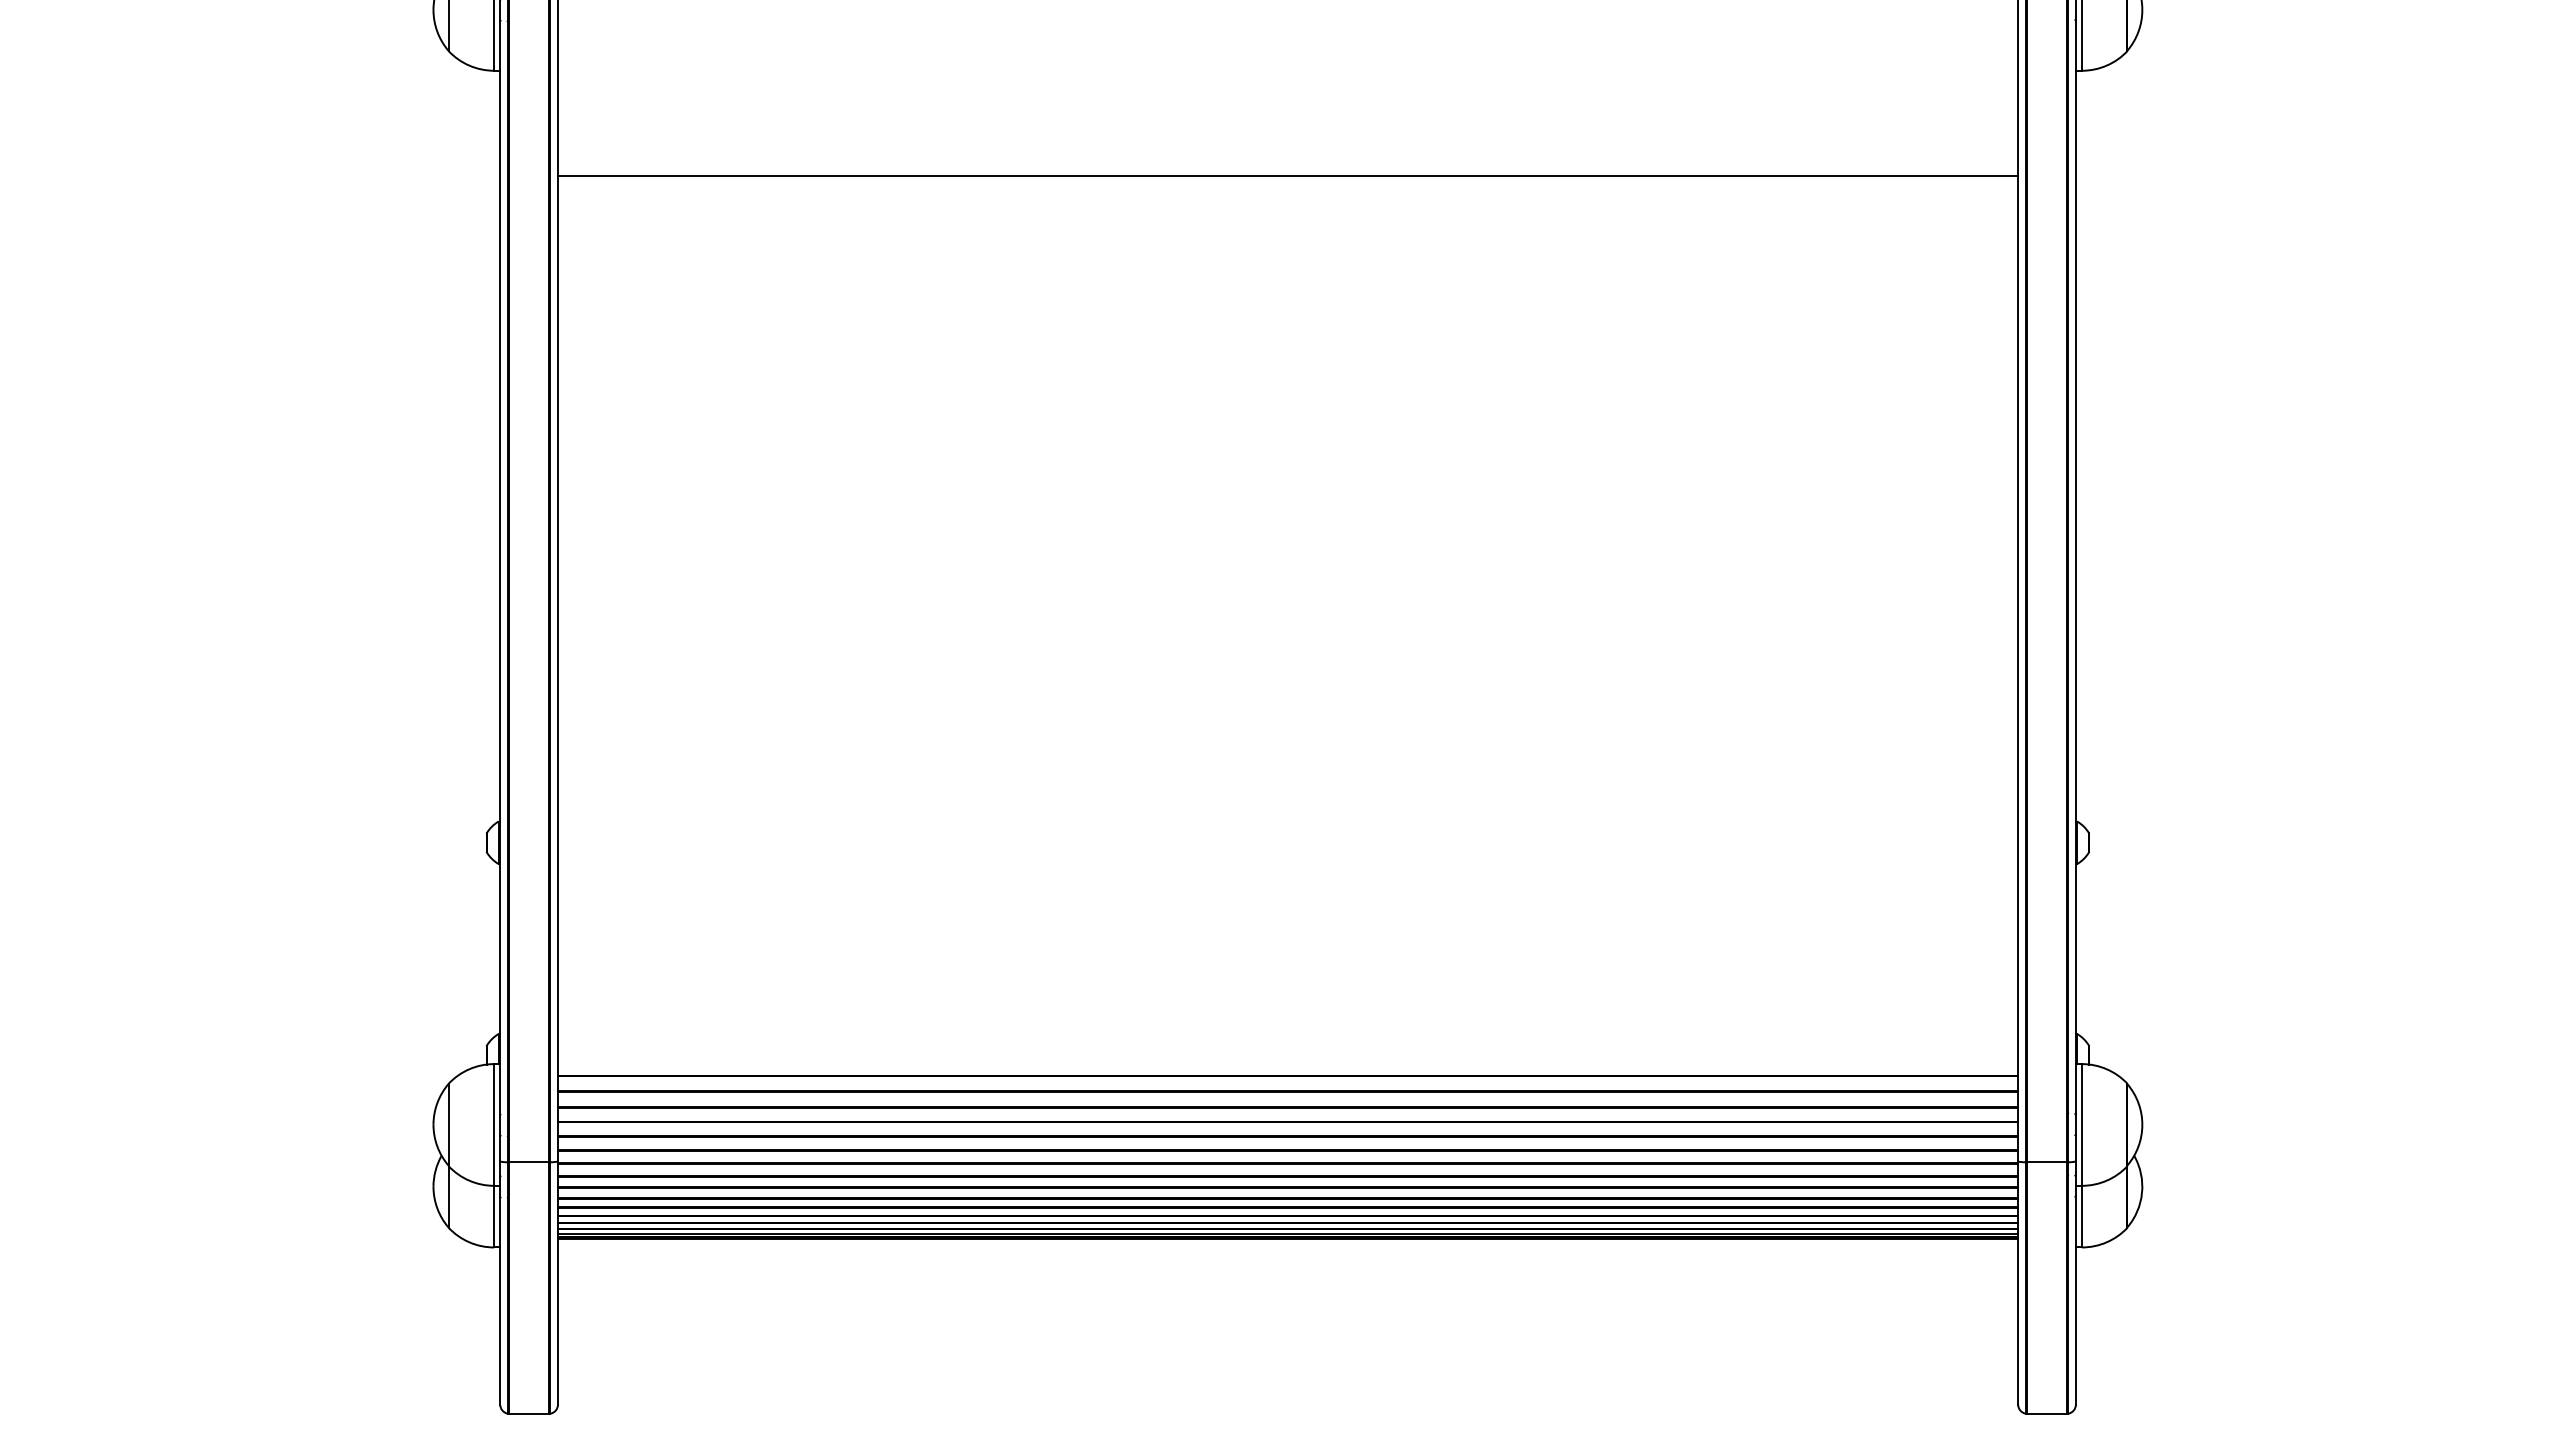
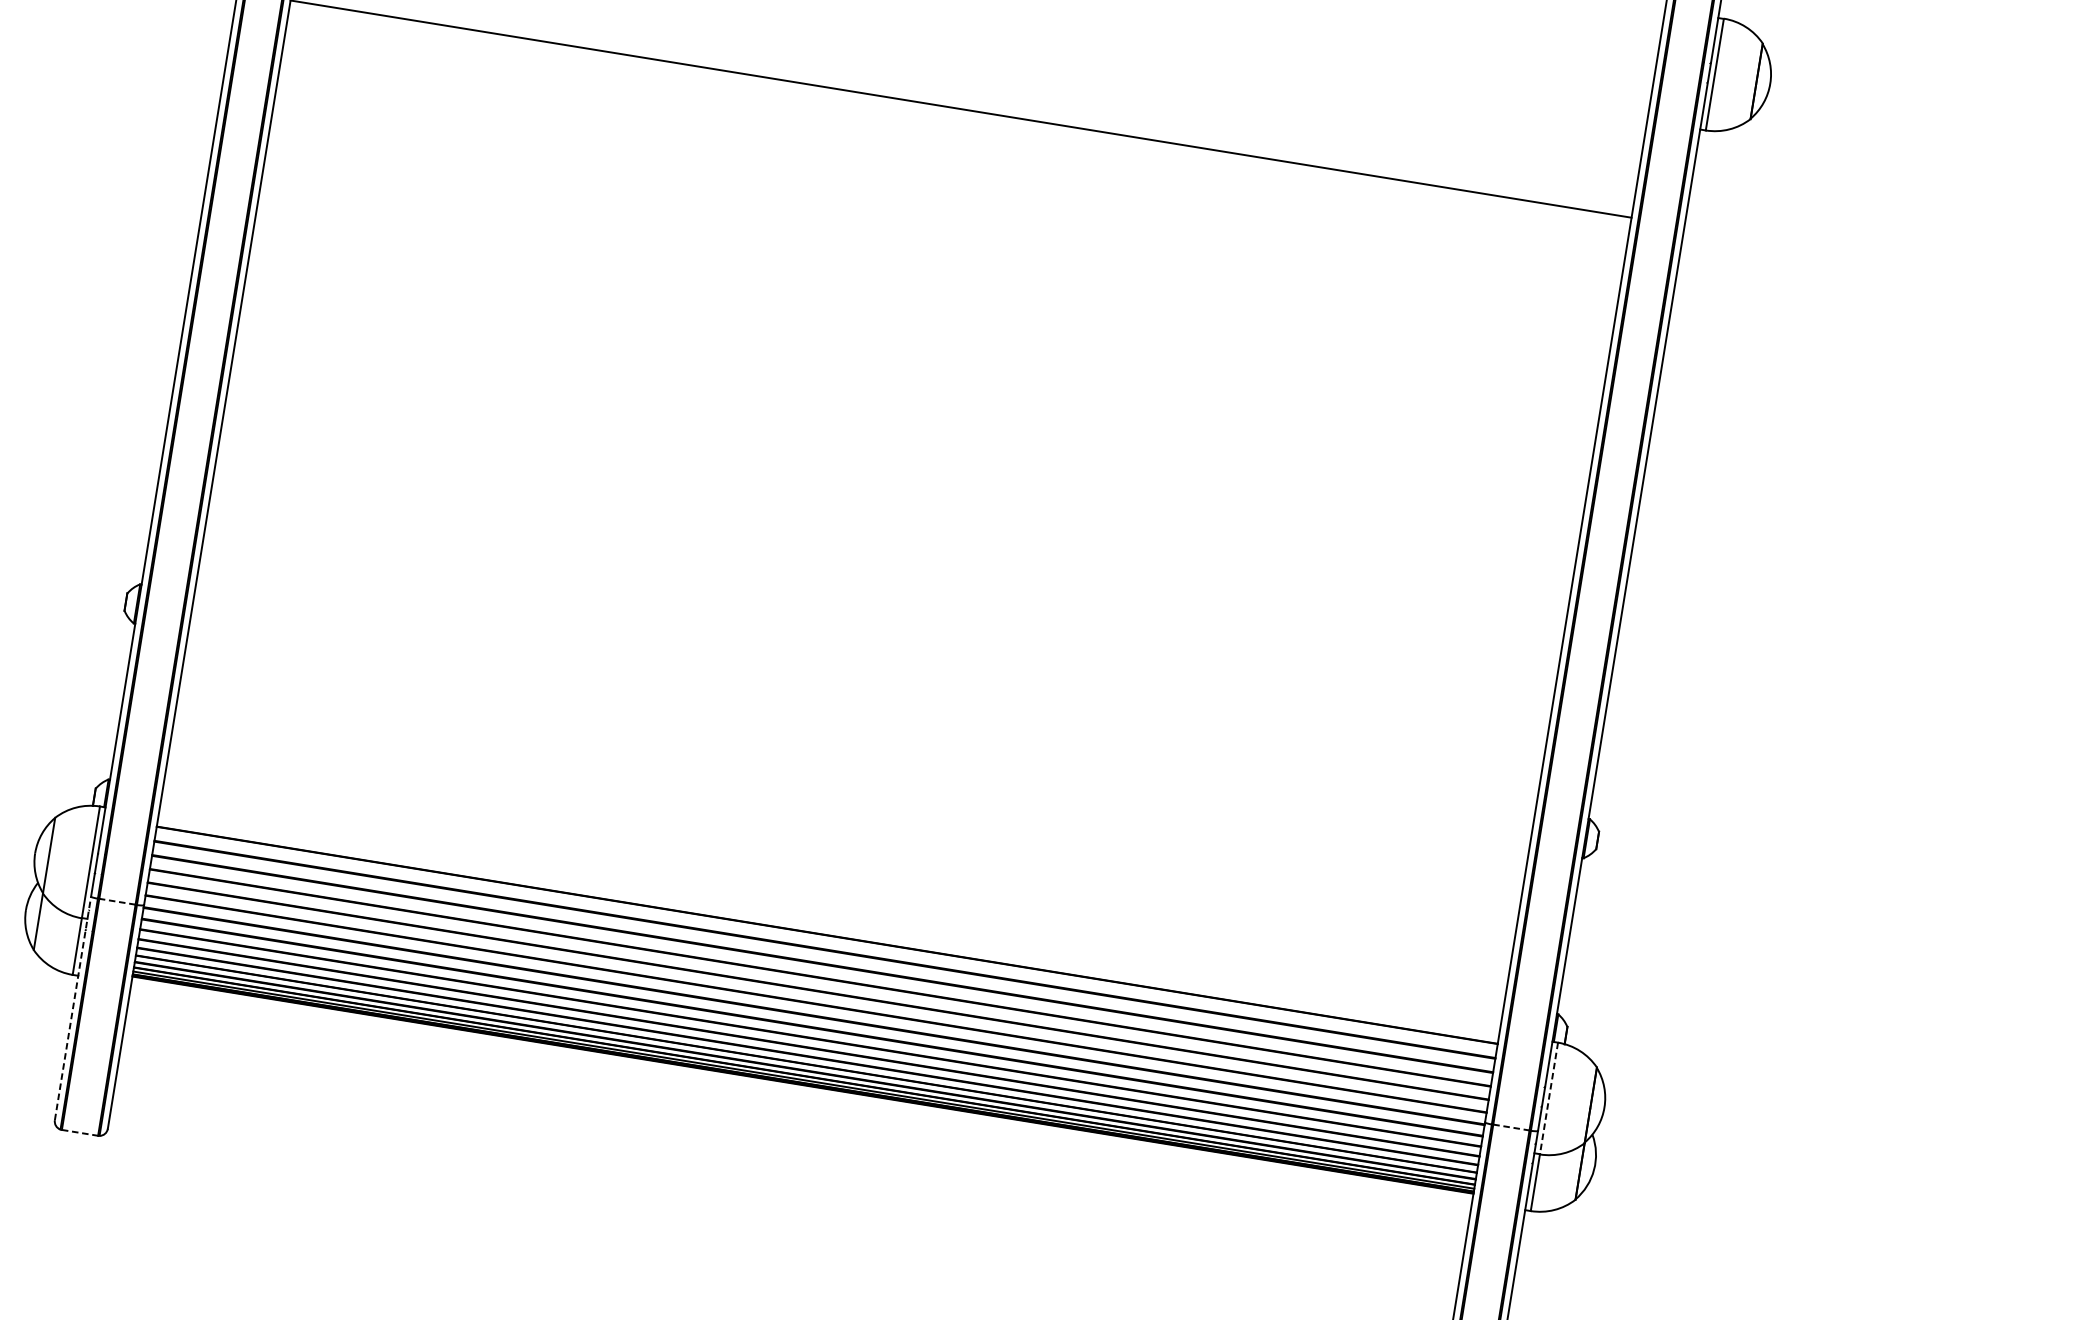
line: (2081, 1124) -> (1548, 1098), solid -> dashed
line: (529, 1162) -> (117, 902), solid -> dashed
line: (2047, 1162) -> (1511, 1127), solid -> dashed
line: (500, 1282) -> (73, 1008), solid -> dashed
line: (529, 1413) -> (80, 1132), solid -> dashed

